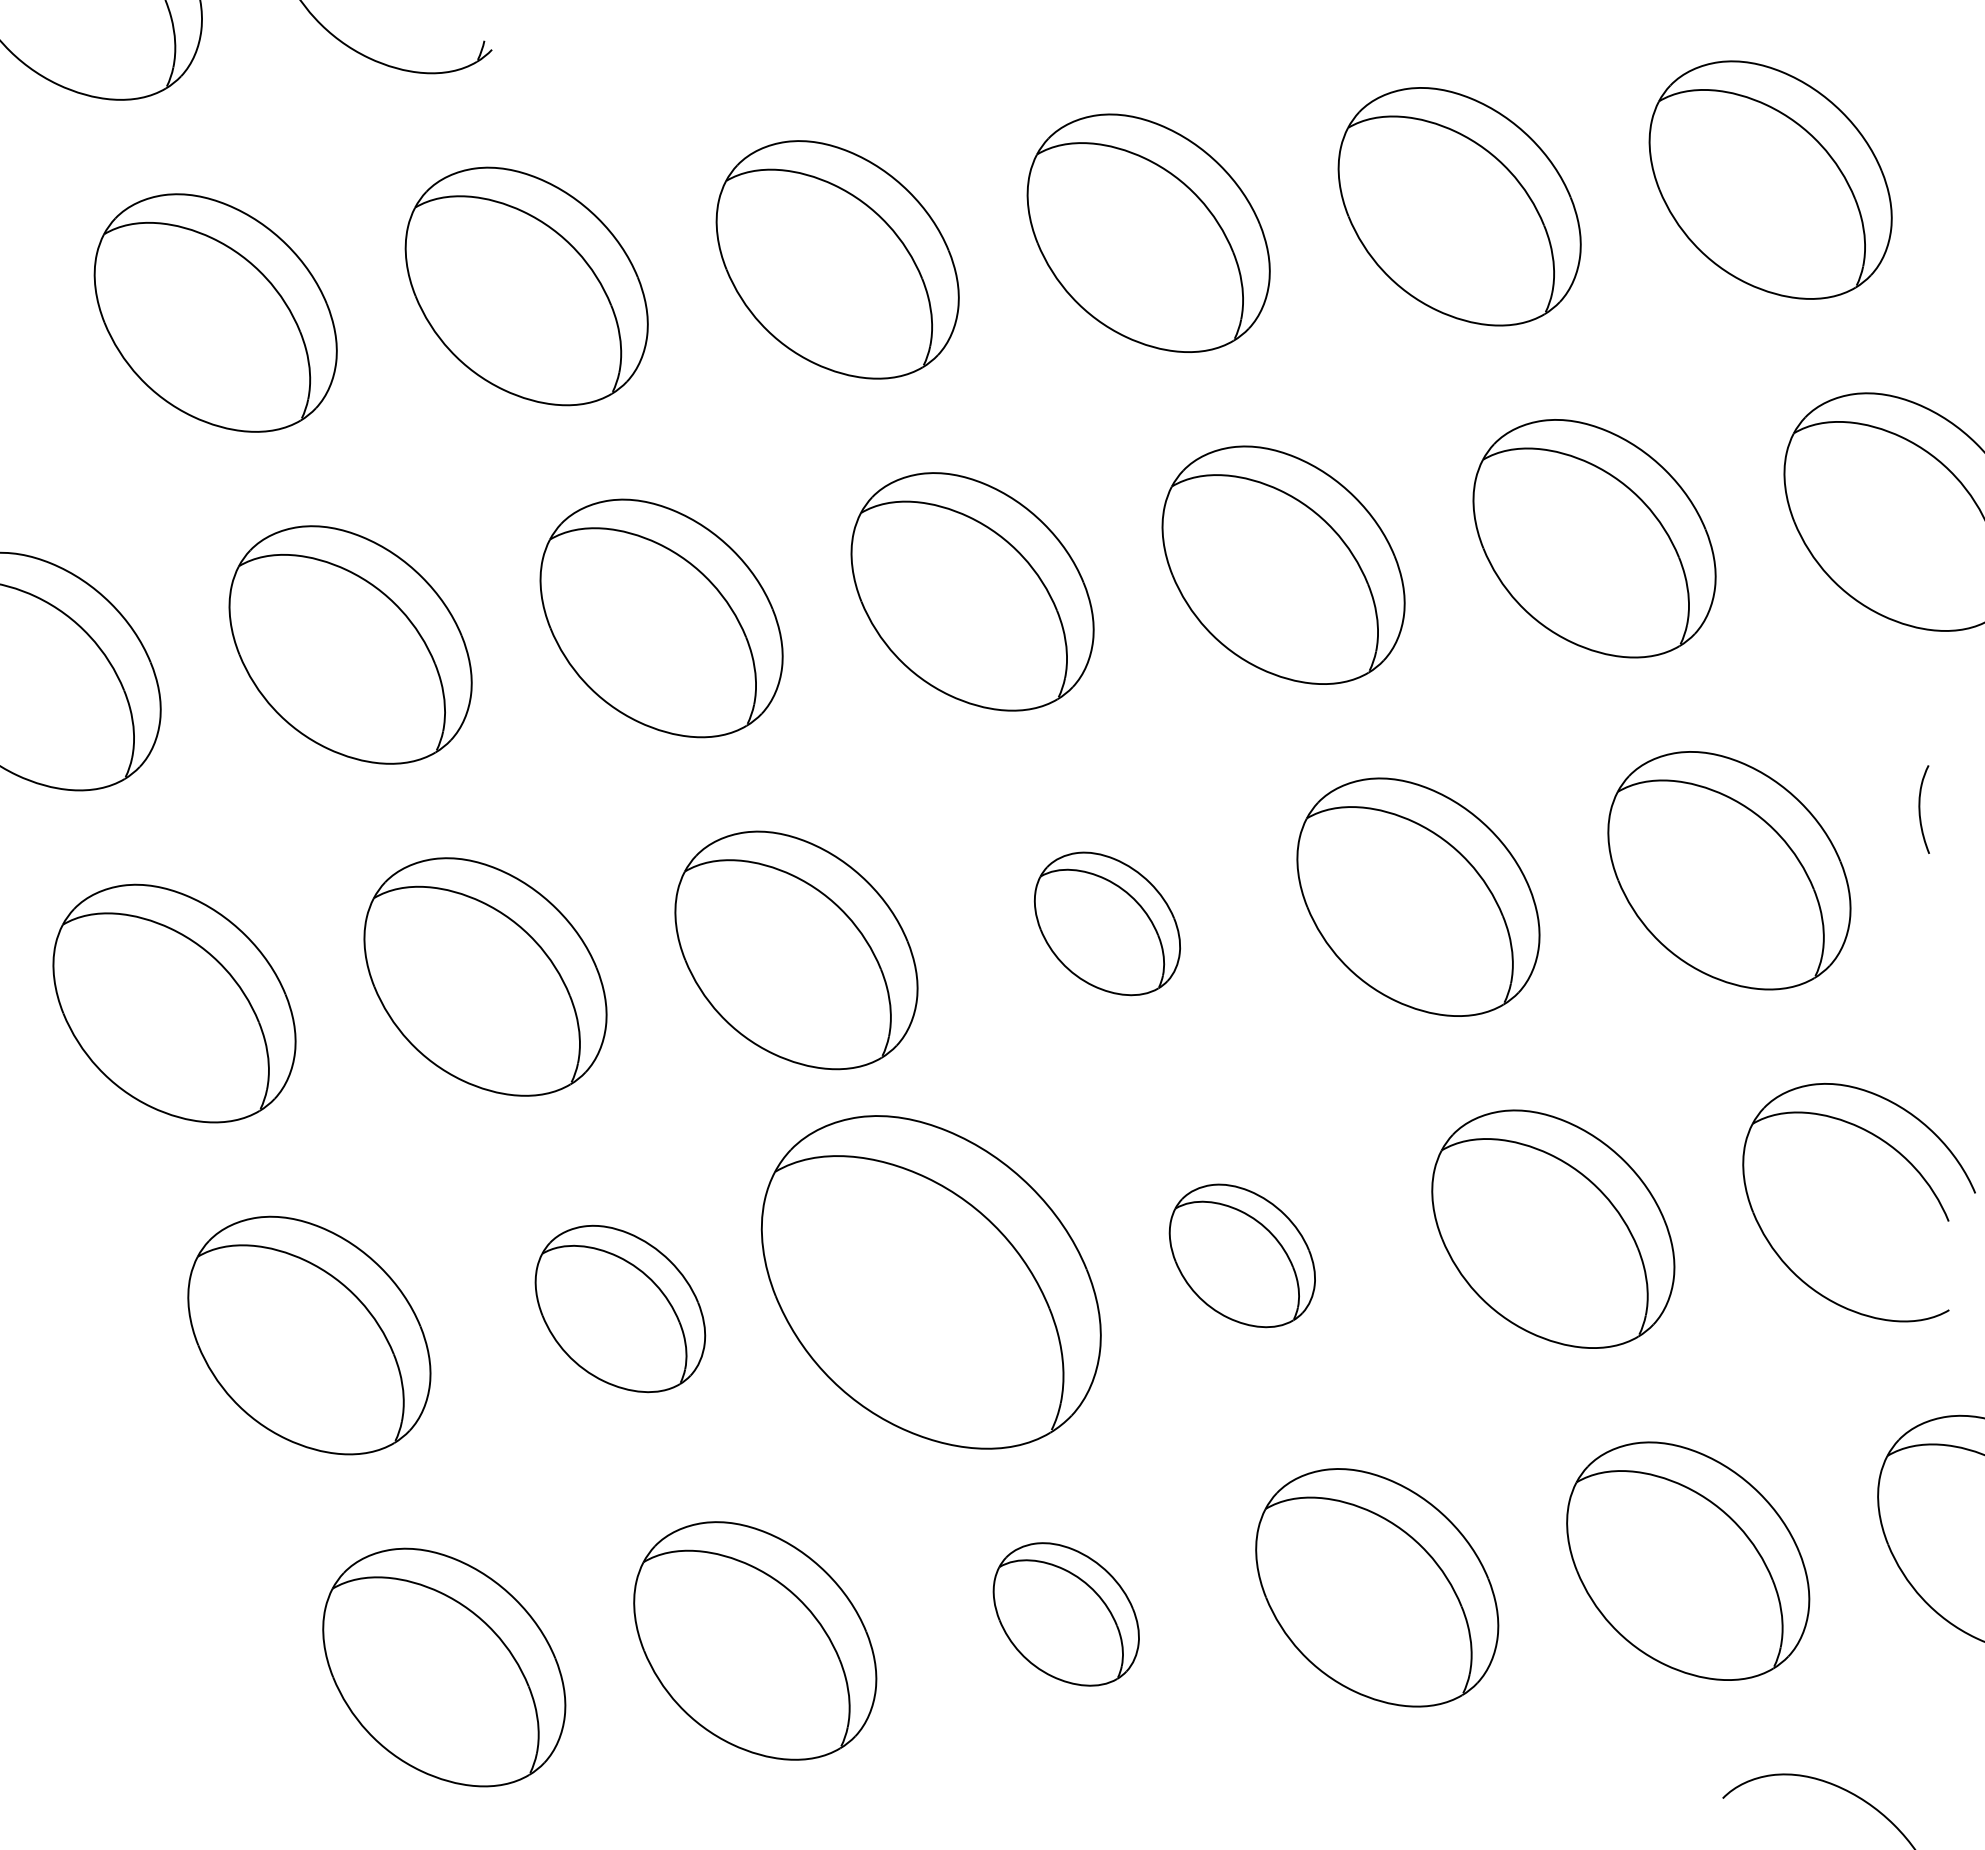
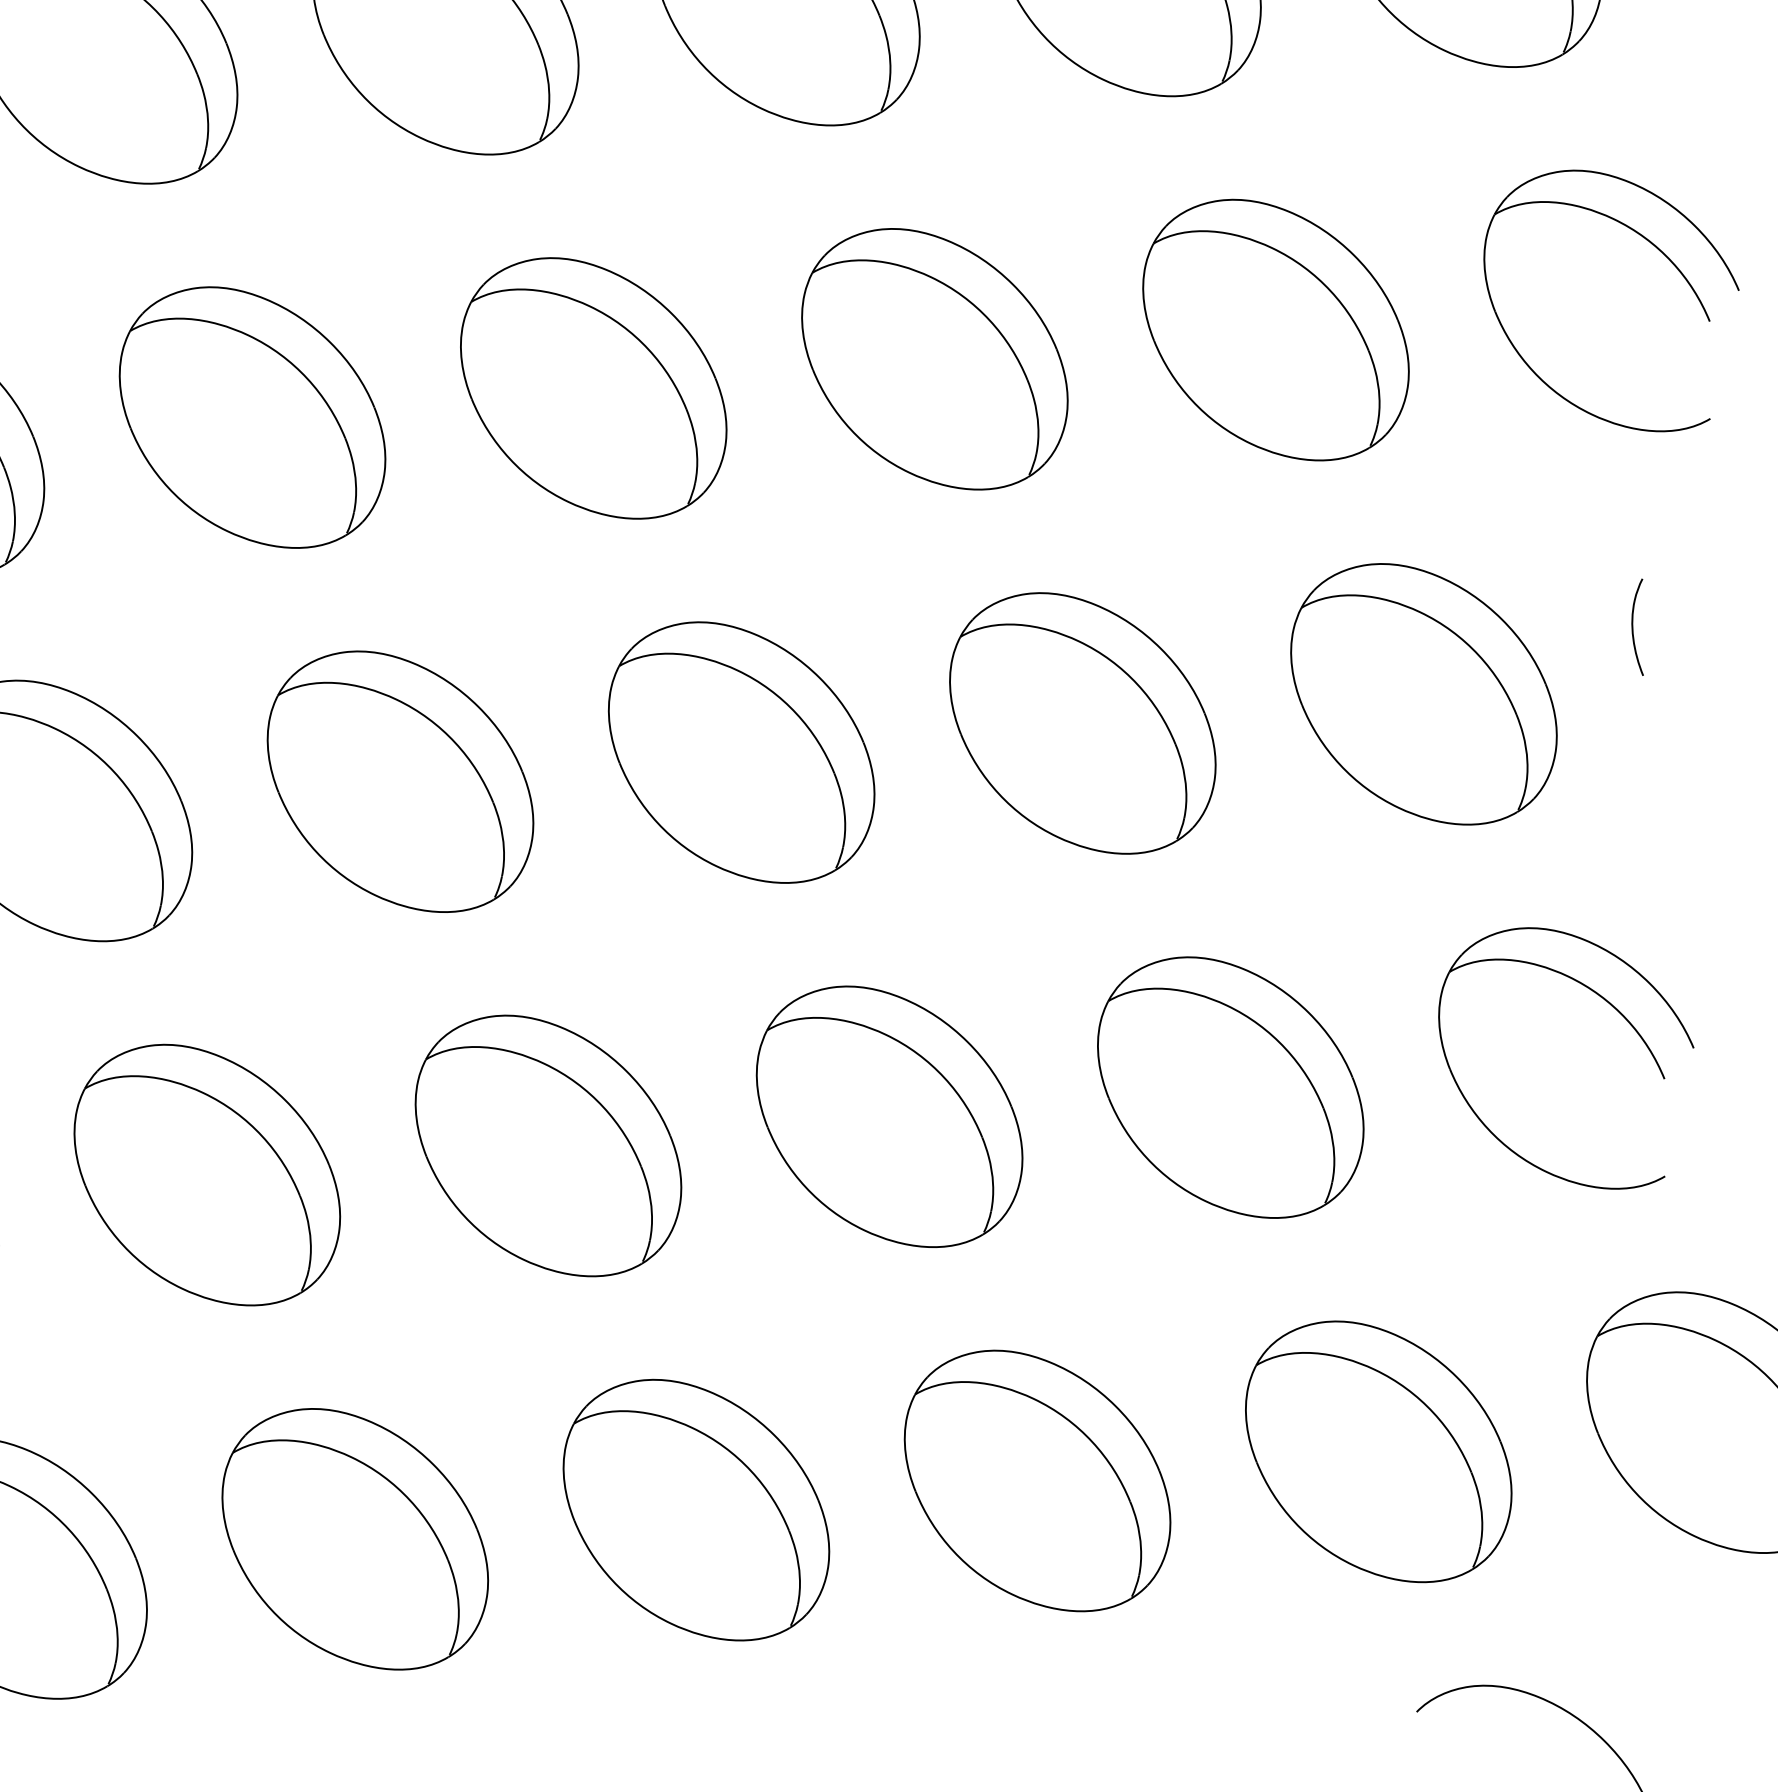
part: (1107, 923) -> (741, 752), size x1.67
part: (1242, 1255) -> (889, 1116), size x1.67
part: (931, 1282) -> (548, 1146), size x0.71
part: (620, 1308) -> (207, 1174), size x1.43
part: (1066, 1614) -> (696, 1510), size x1.67

